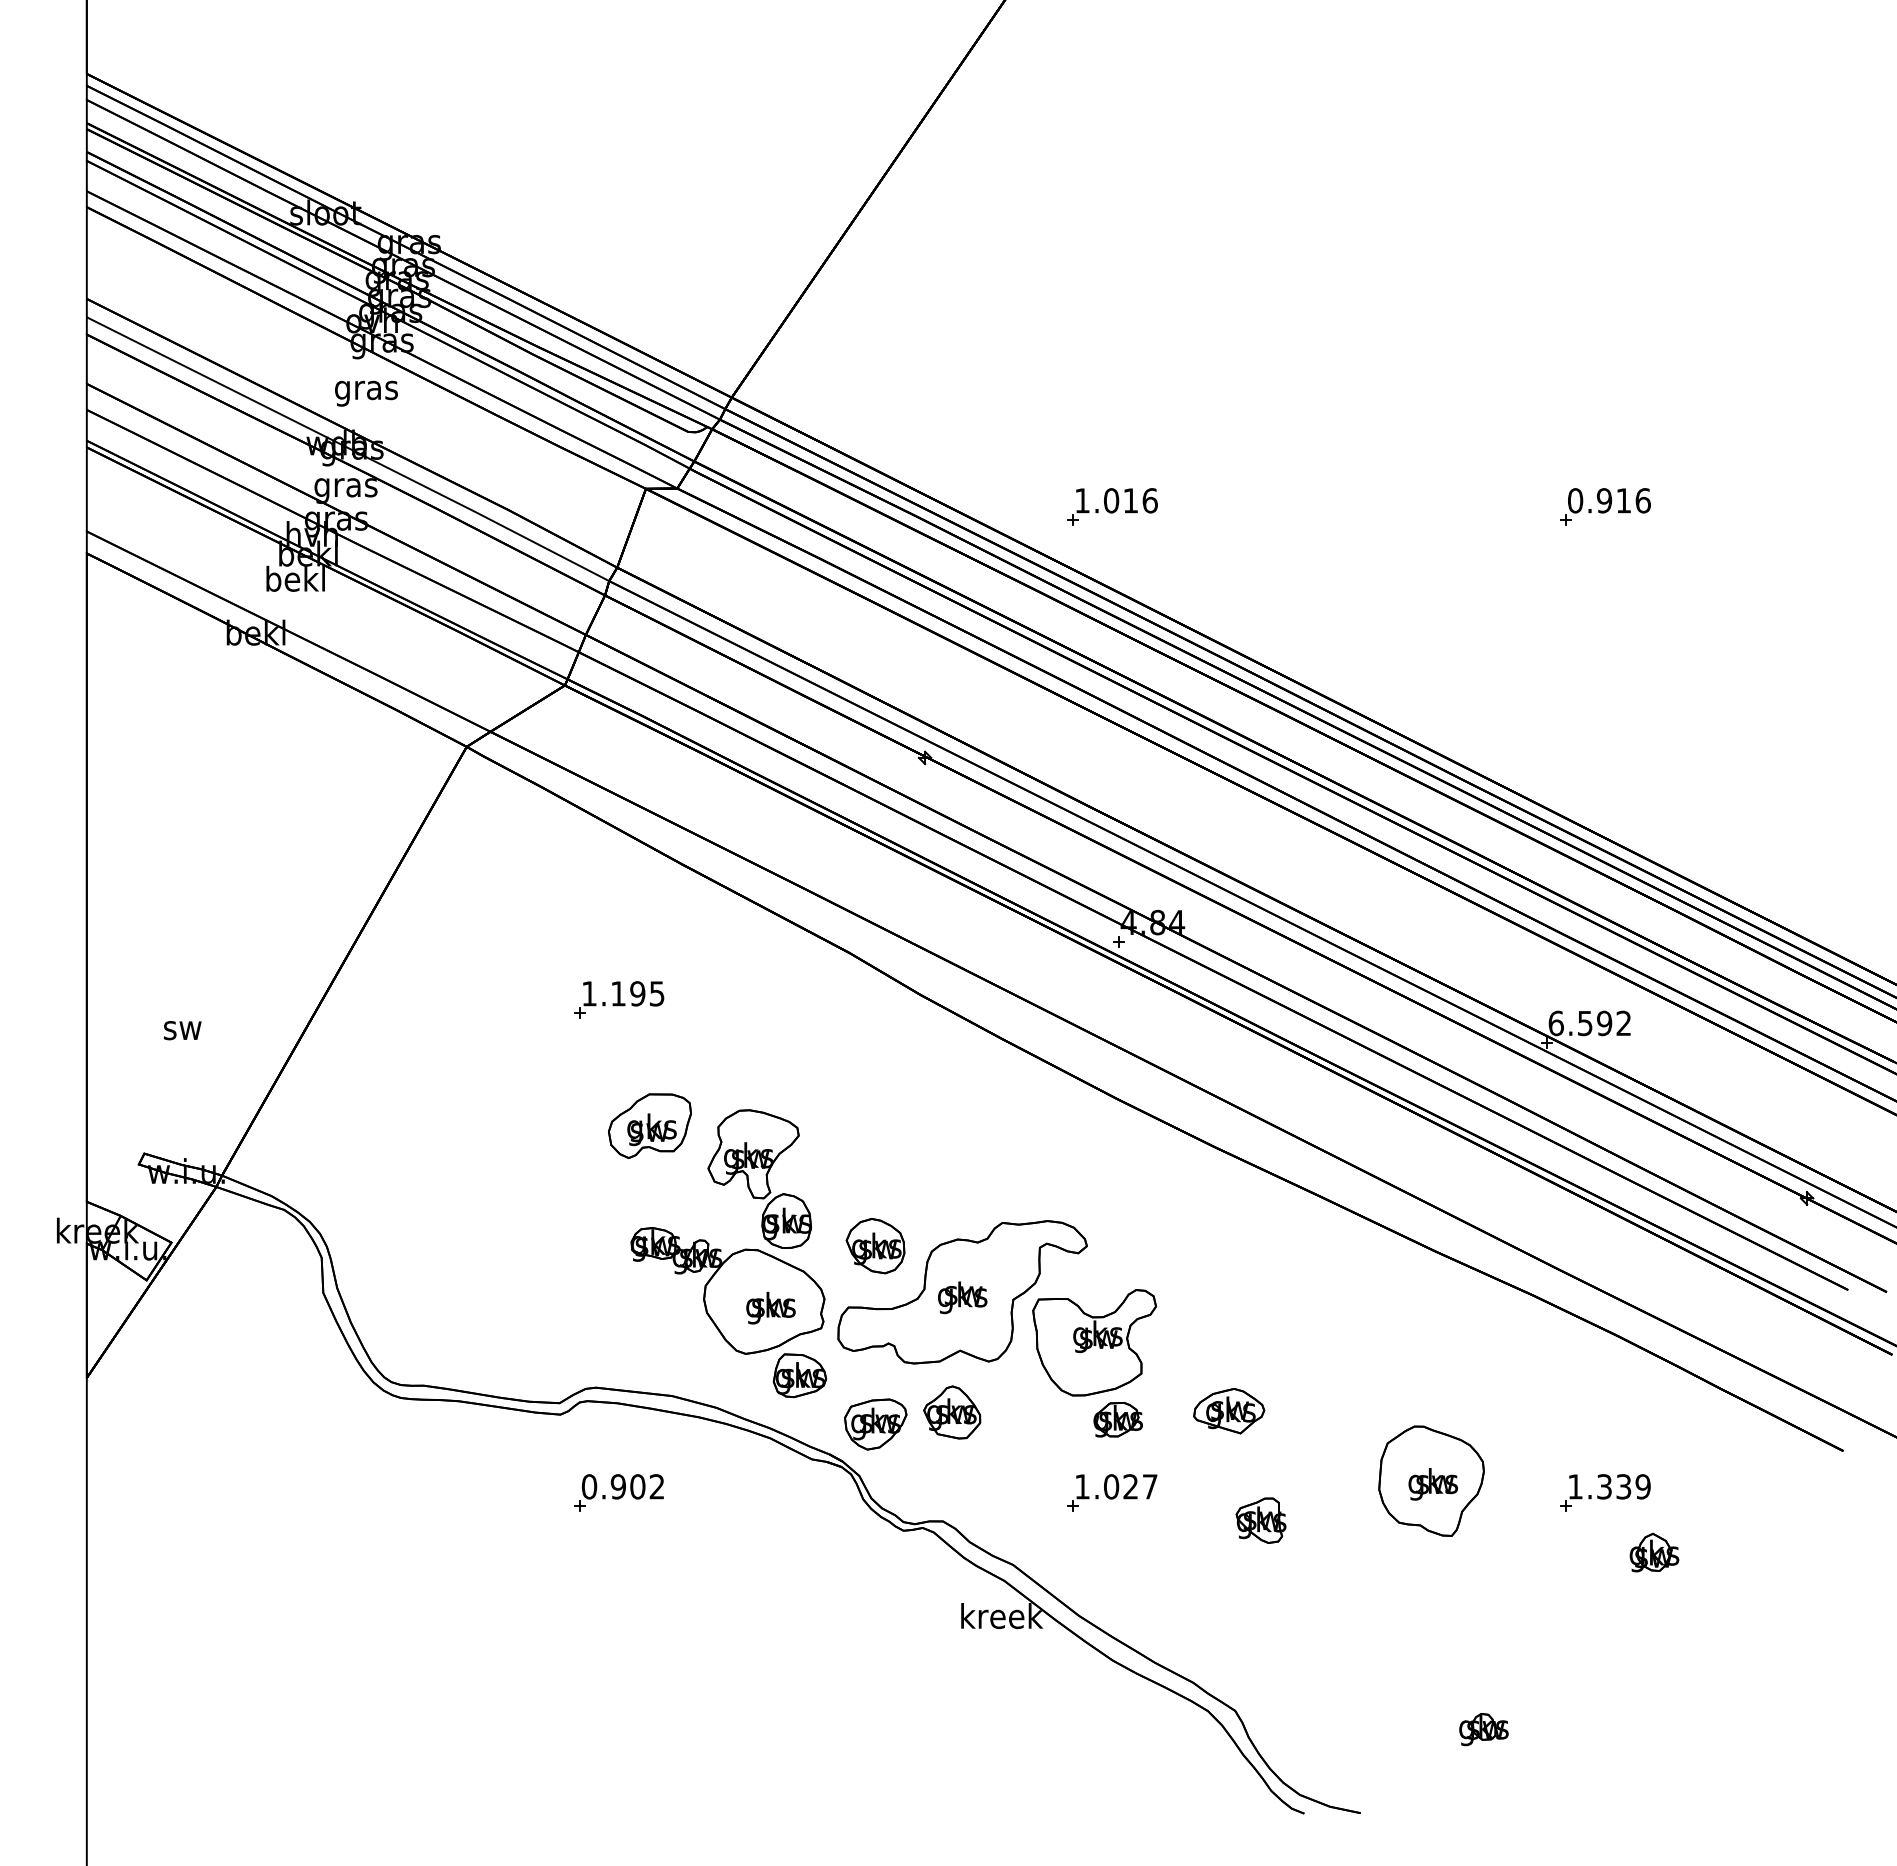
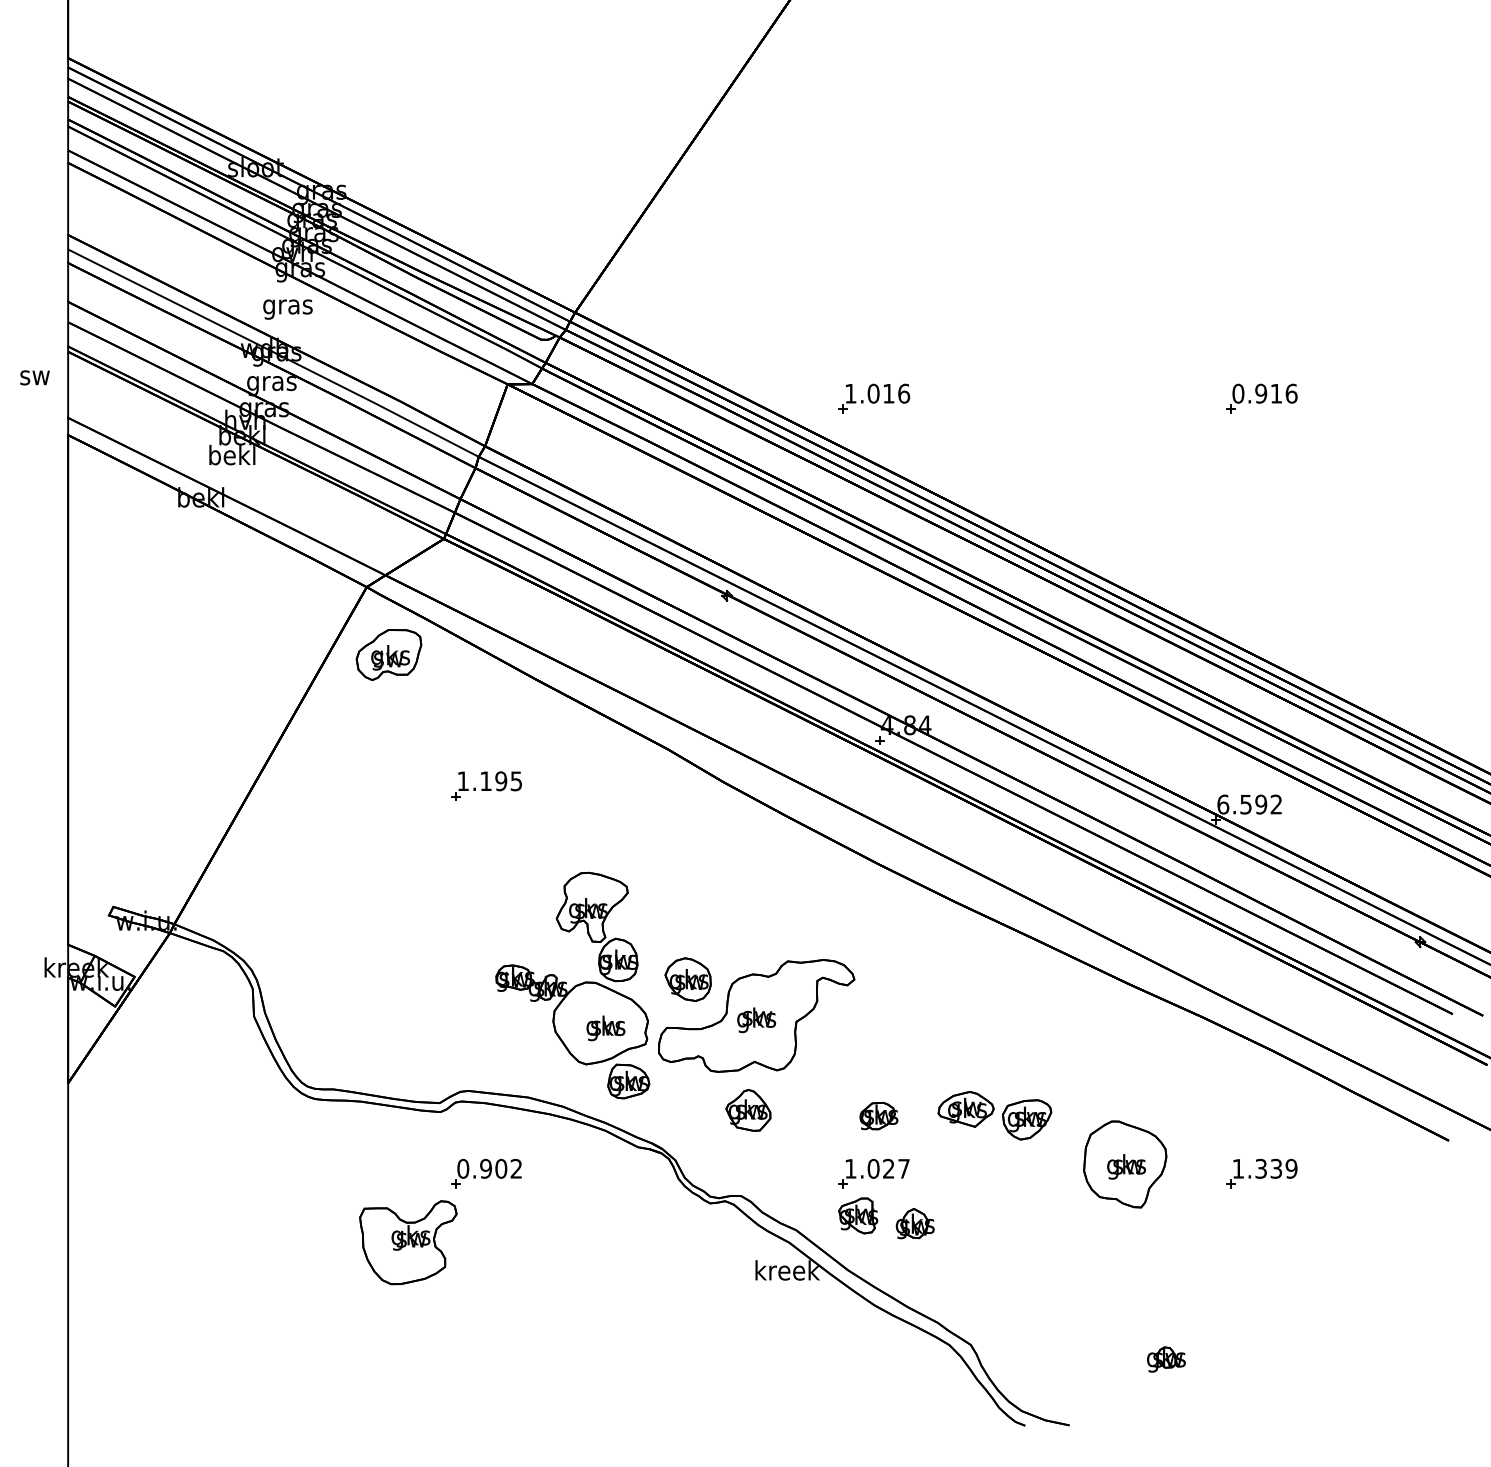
text: (182, 1030) -> (34, 377), moved
part: (649, 1125) -> (388, 654), moved
part: (1094, 1342) -> (408, 1242), moved
part: (875, 1424) -> (1026, 1119), moved
part: (1260, 1520) -> (857, 1215), moved
part: (1654, 1552) -> (915, 1223), moved

